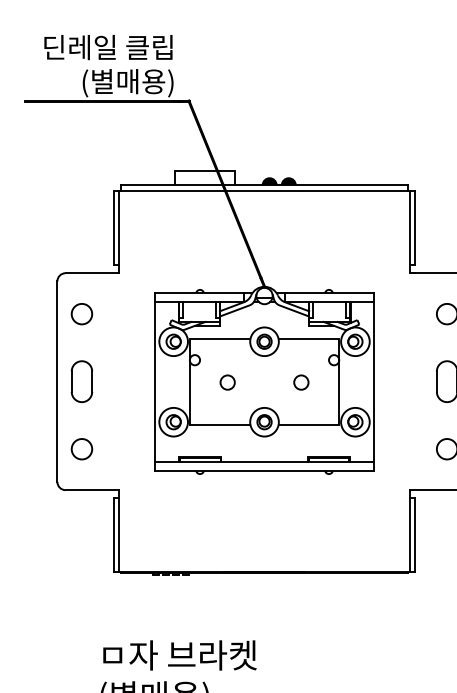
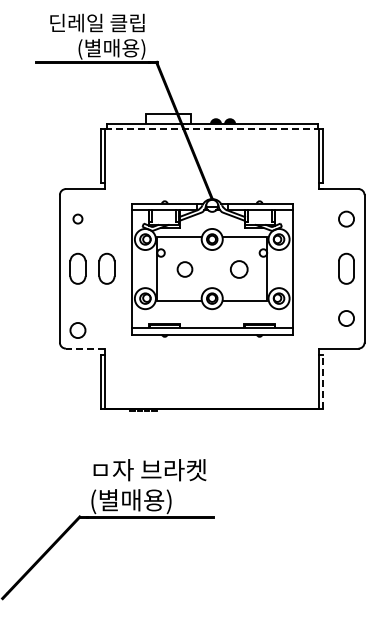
line: (264, 190) -> (212, 128), solid -> dashed
circle: (81, 313) -> (77, 218), size x0.6
part: (120, 381) -> (106, 268), added
circle: (228, 382) -> (185, 269), size x1.4
circle: (301, 382) -> (239, 269), size x1.6
circle: (81, 449) -> (77, 330), moved
line: (92, 490) -> (85, 348), solid -> dashed
line: (415, 534) -> (323, 381), solid -> dashed

